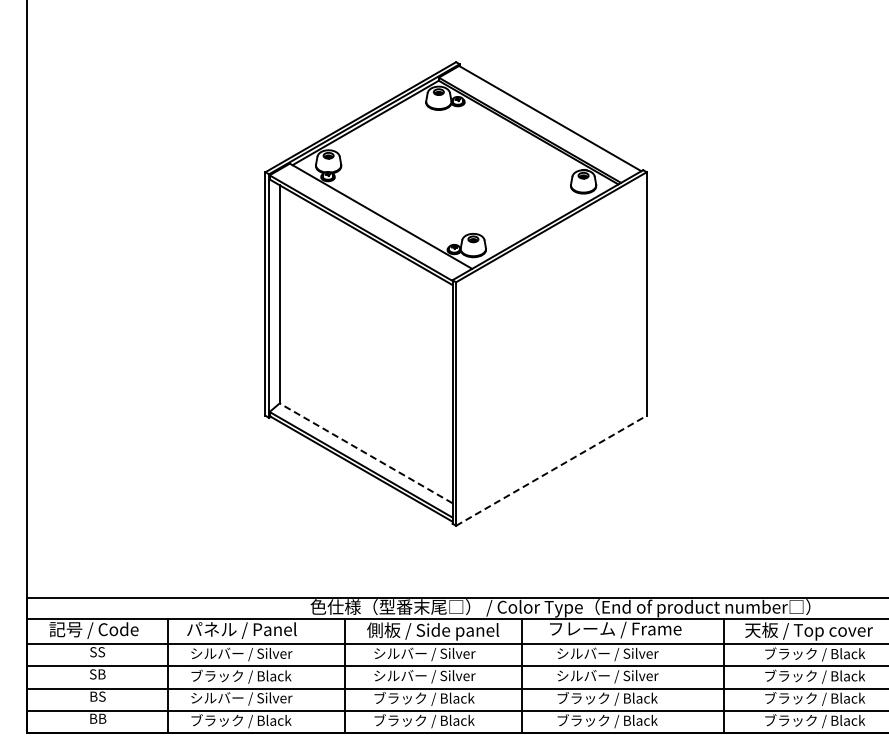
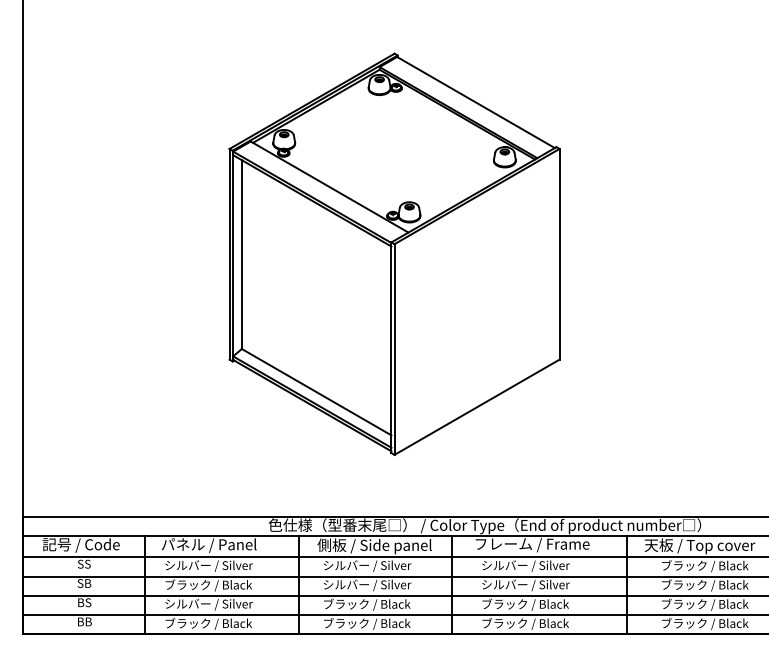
line: (366, 453) -> (317, 392), dashed -> solid
line: (551, 470) -> (477, 407), dashed -> solid

